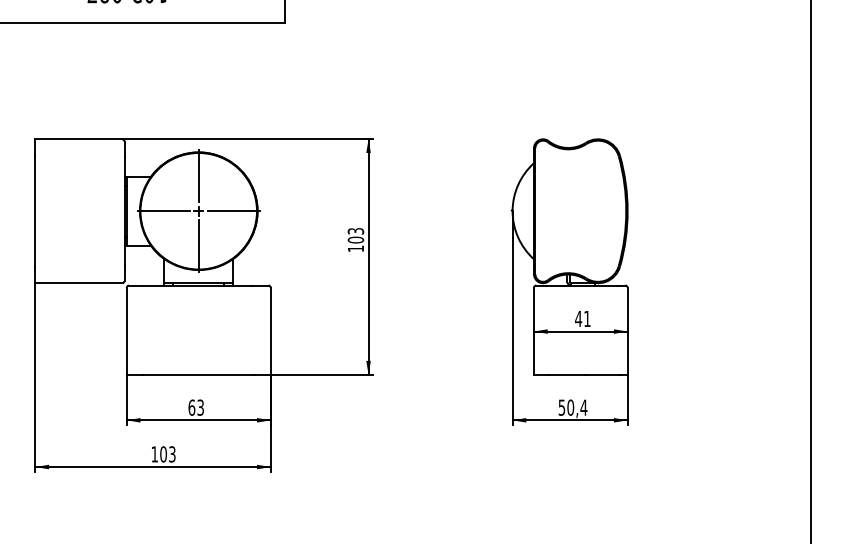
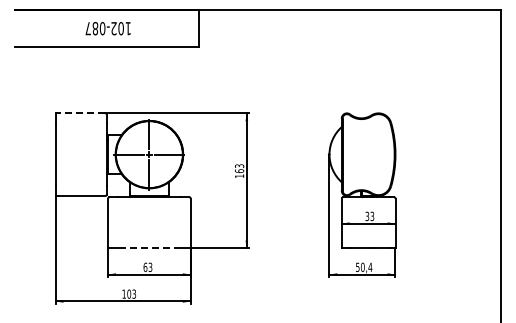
line: (78, 139) -> (80, 113), solid -> dashed
text: (355, 238) -> (239, 170), 103 -> 163
text: (582, 319) -> (369, 216), 41 -> 33
line: (198, 374) -> (149, 248), solid -> dashed

